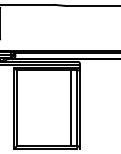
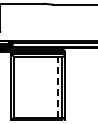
line: (71, 108) -> (57, 87), solid -> dashed

